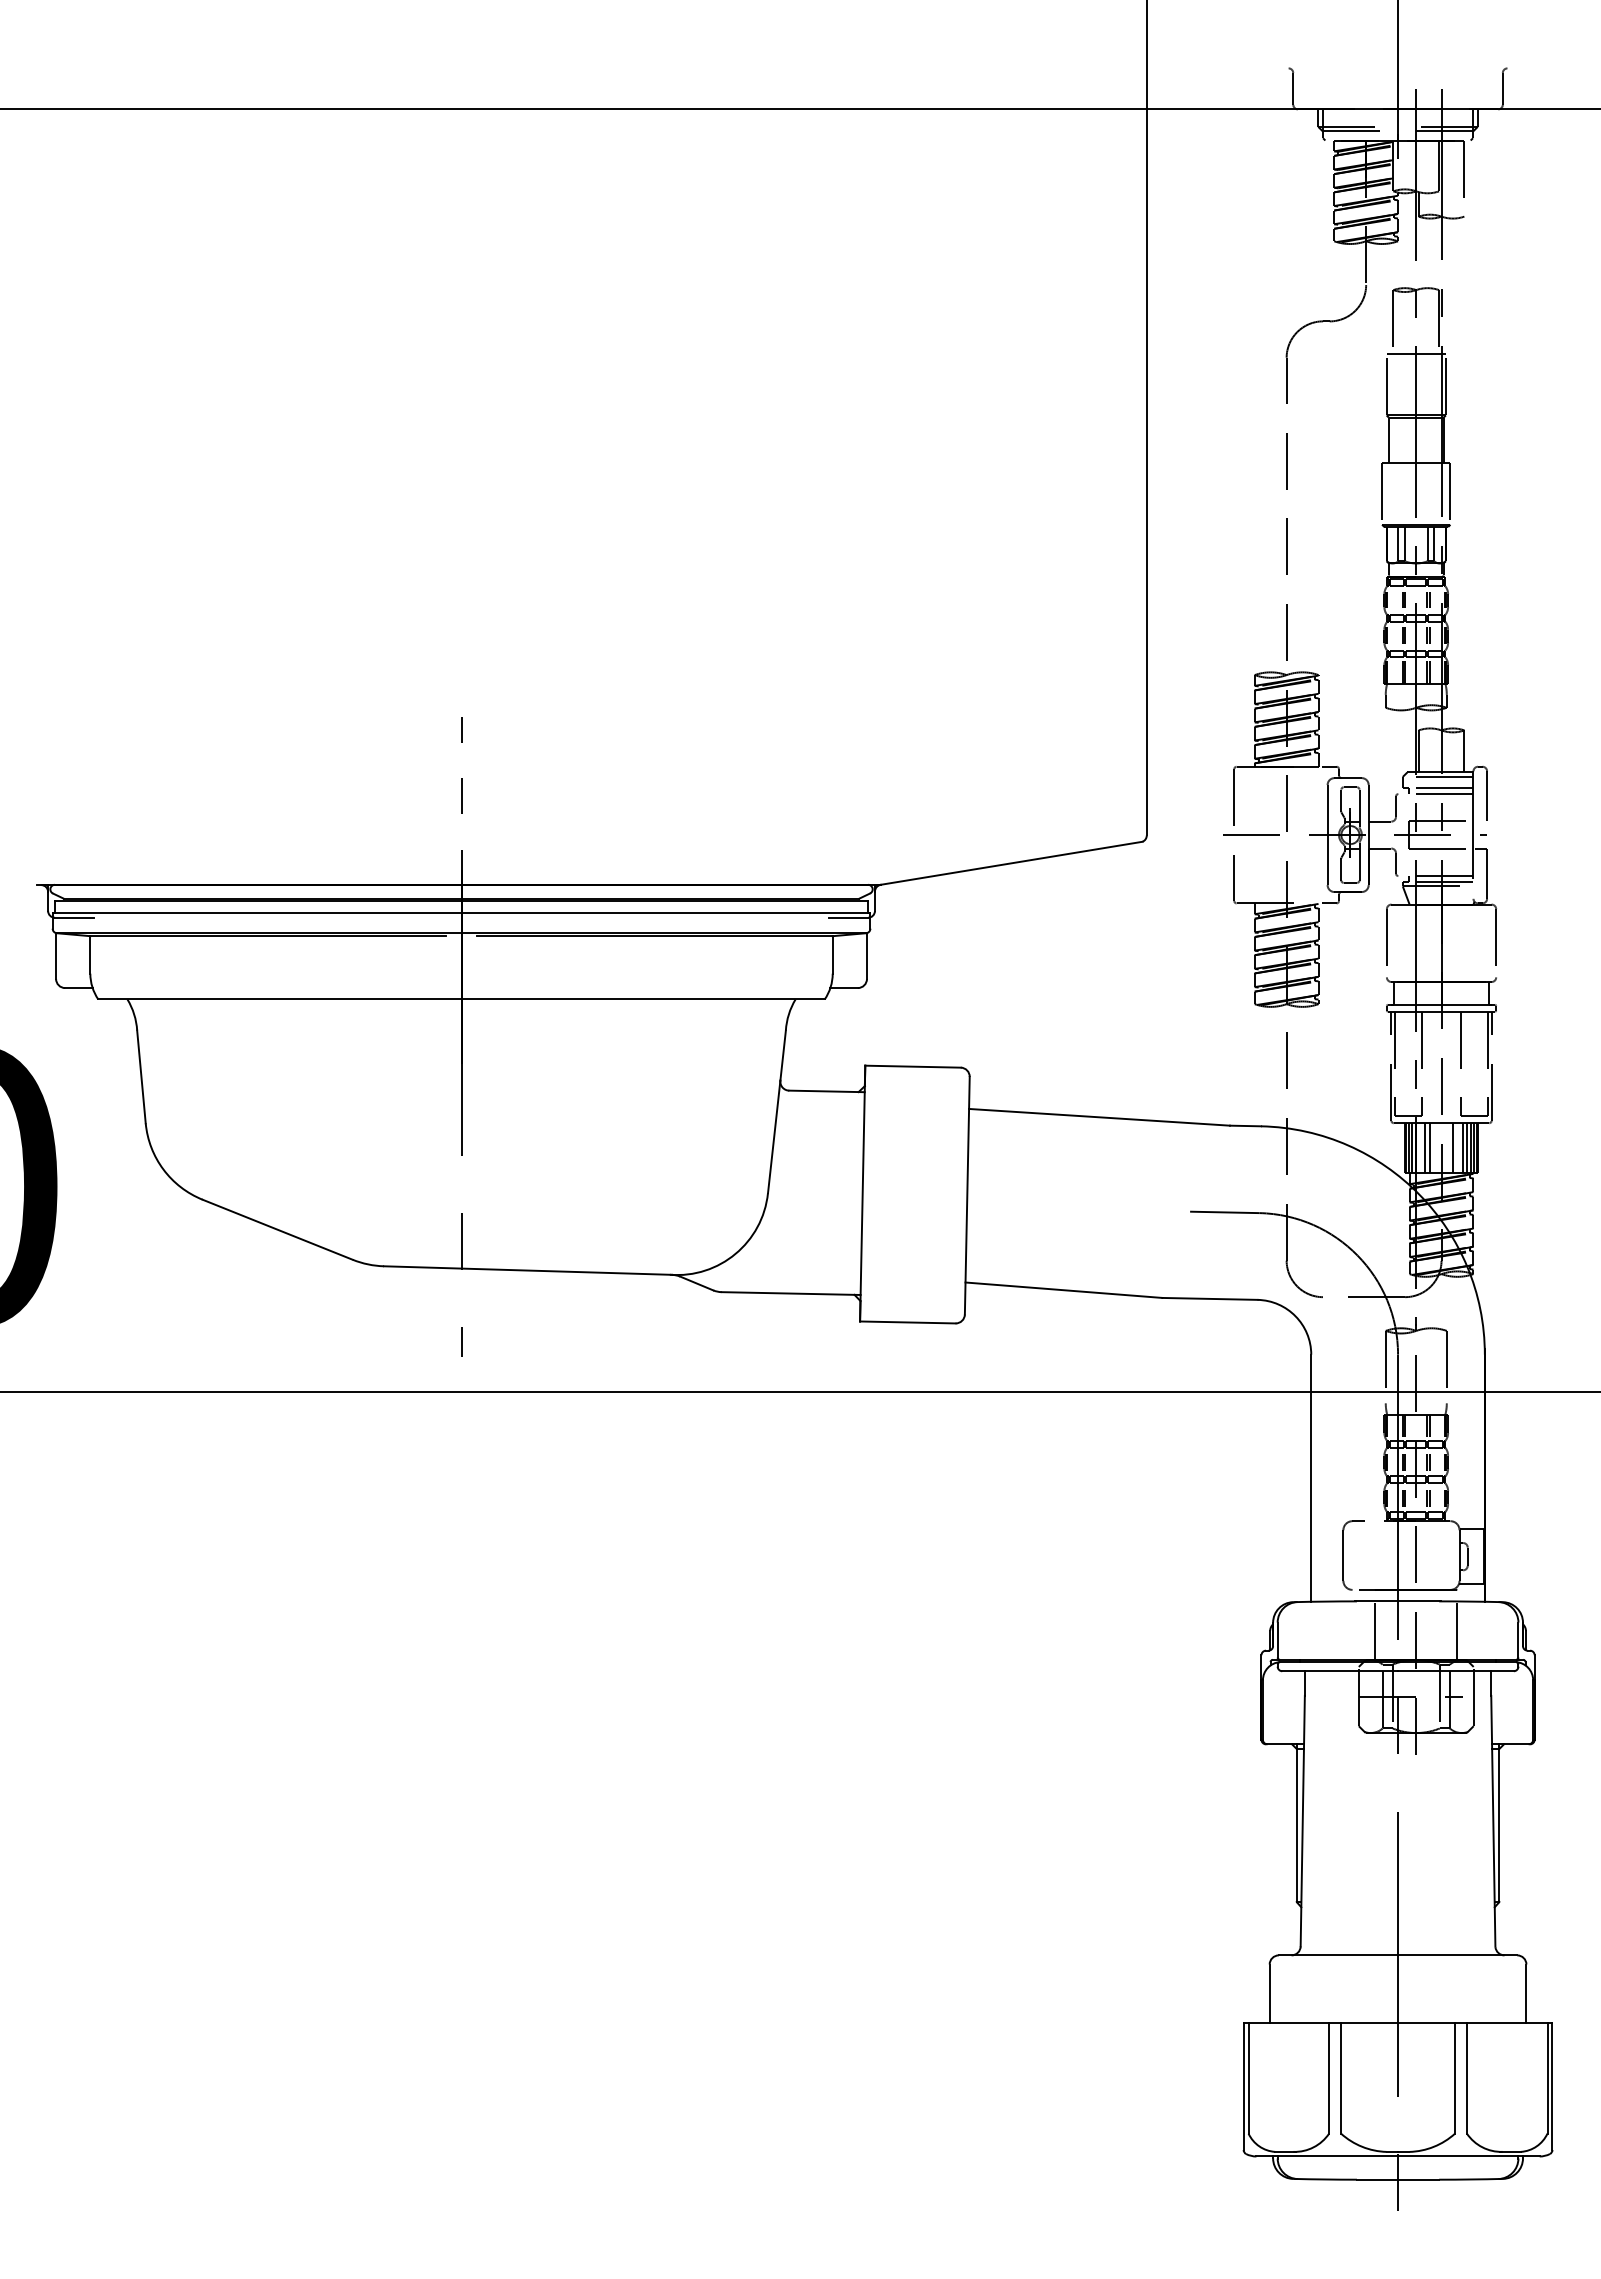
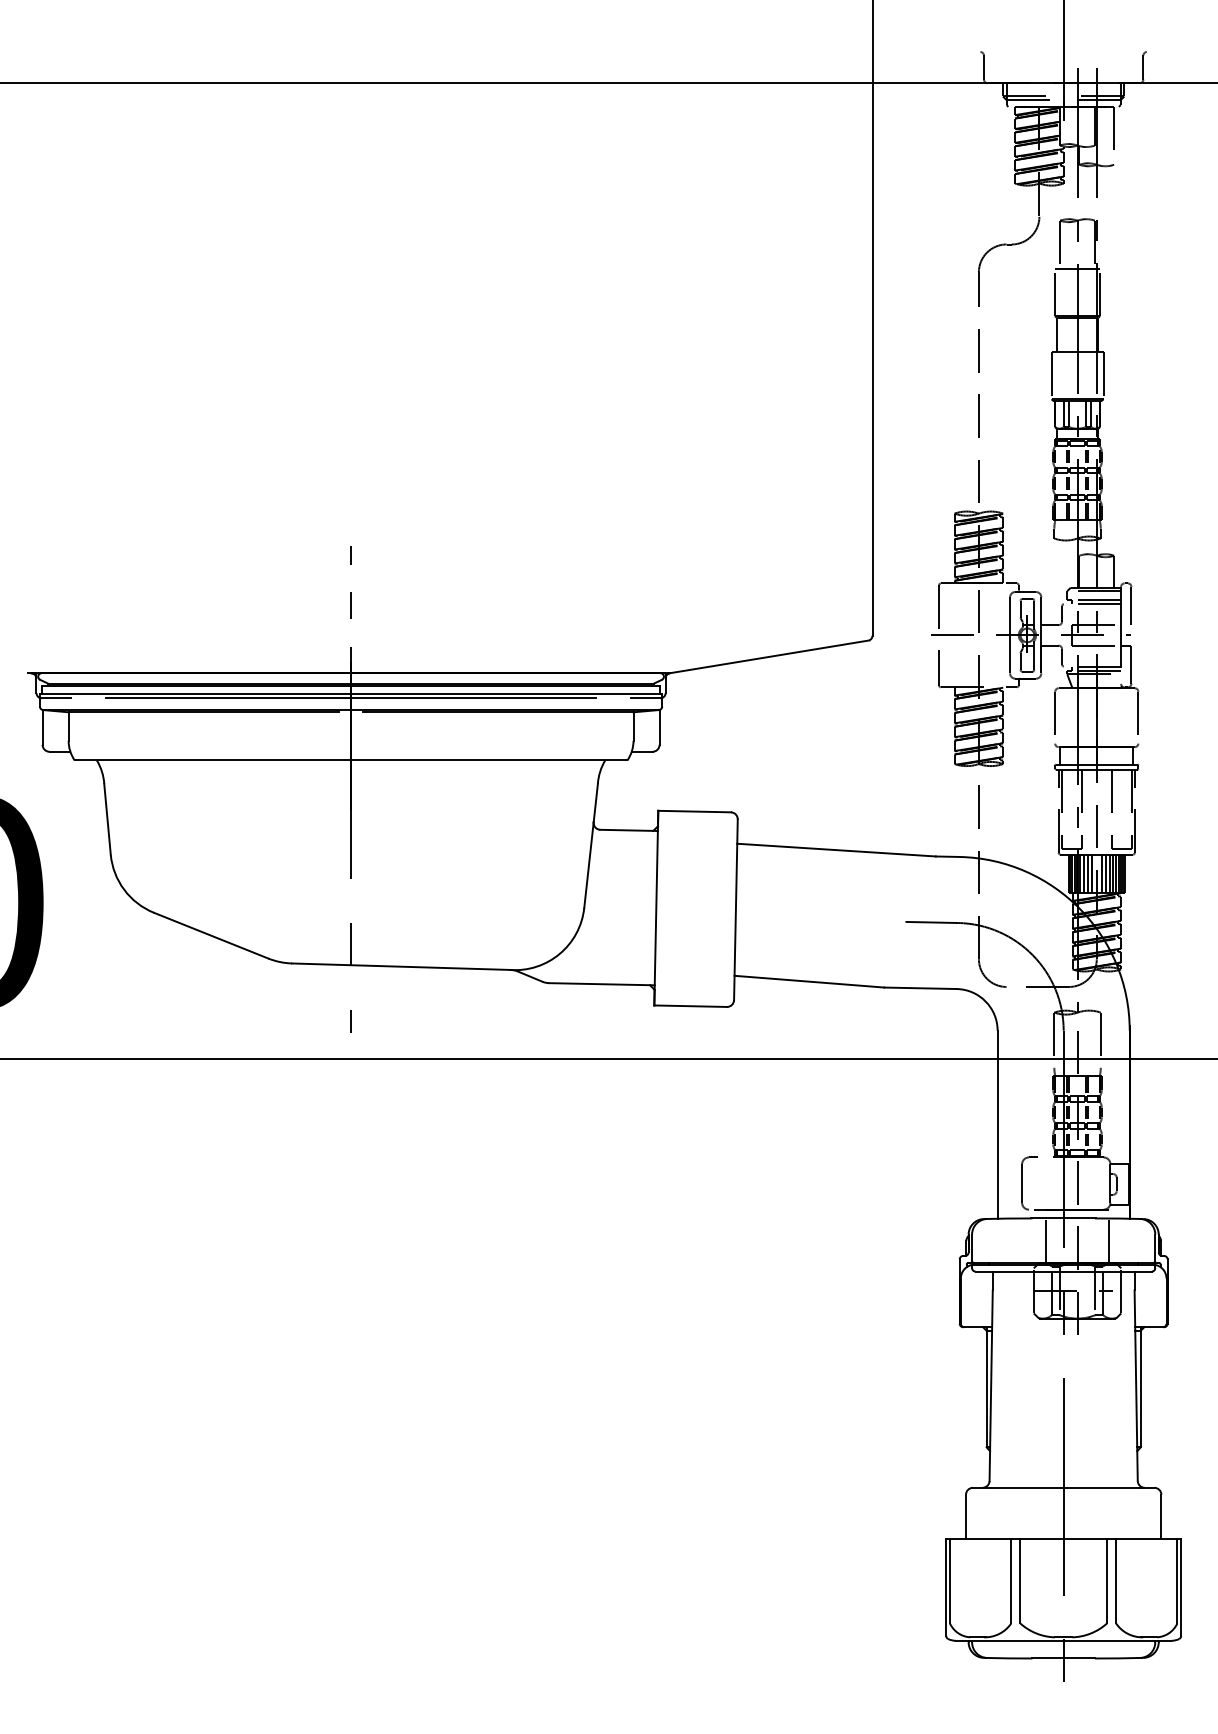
line: (461, 917) -> (351, 698), added
line: (1420, 1148) -> (1080, 873), added
line: (1435, 1148) -> (1092, 873), added
line: (1447, 1148) -> (1101, 873), added
line: (1458, 1148) -> (1109, 873), added

